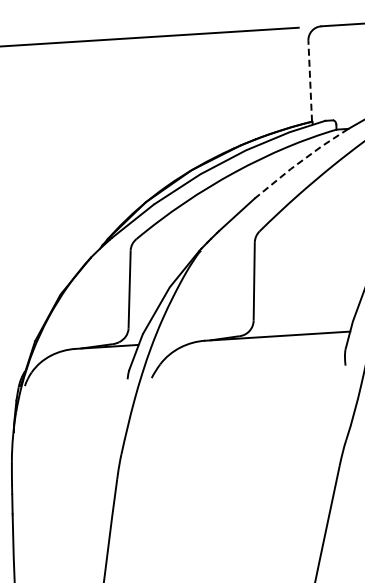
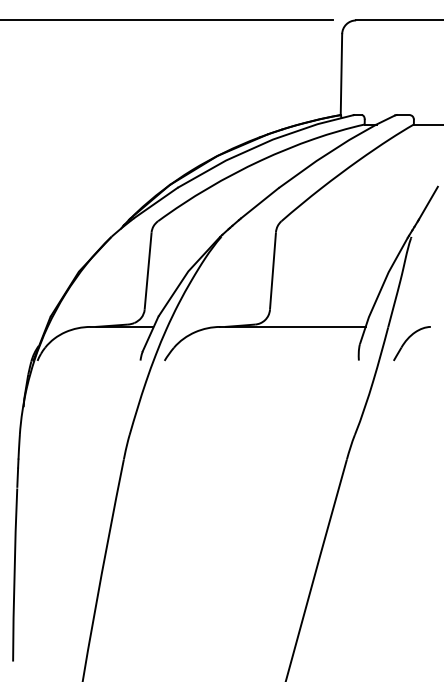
line: (310, 81) -> (341, 74), dashed -> solid
line: (300, 161) -> (326, 154), dashed -> solid

